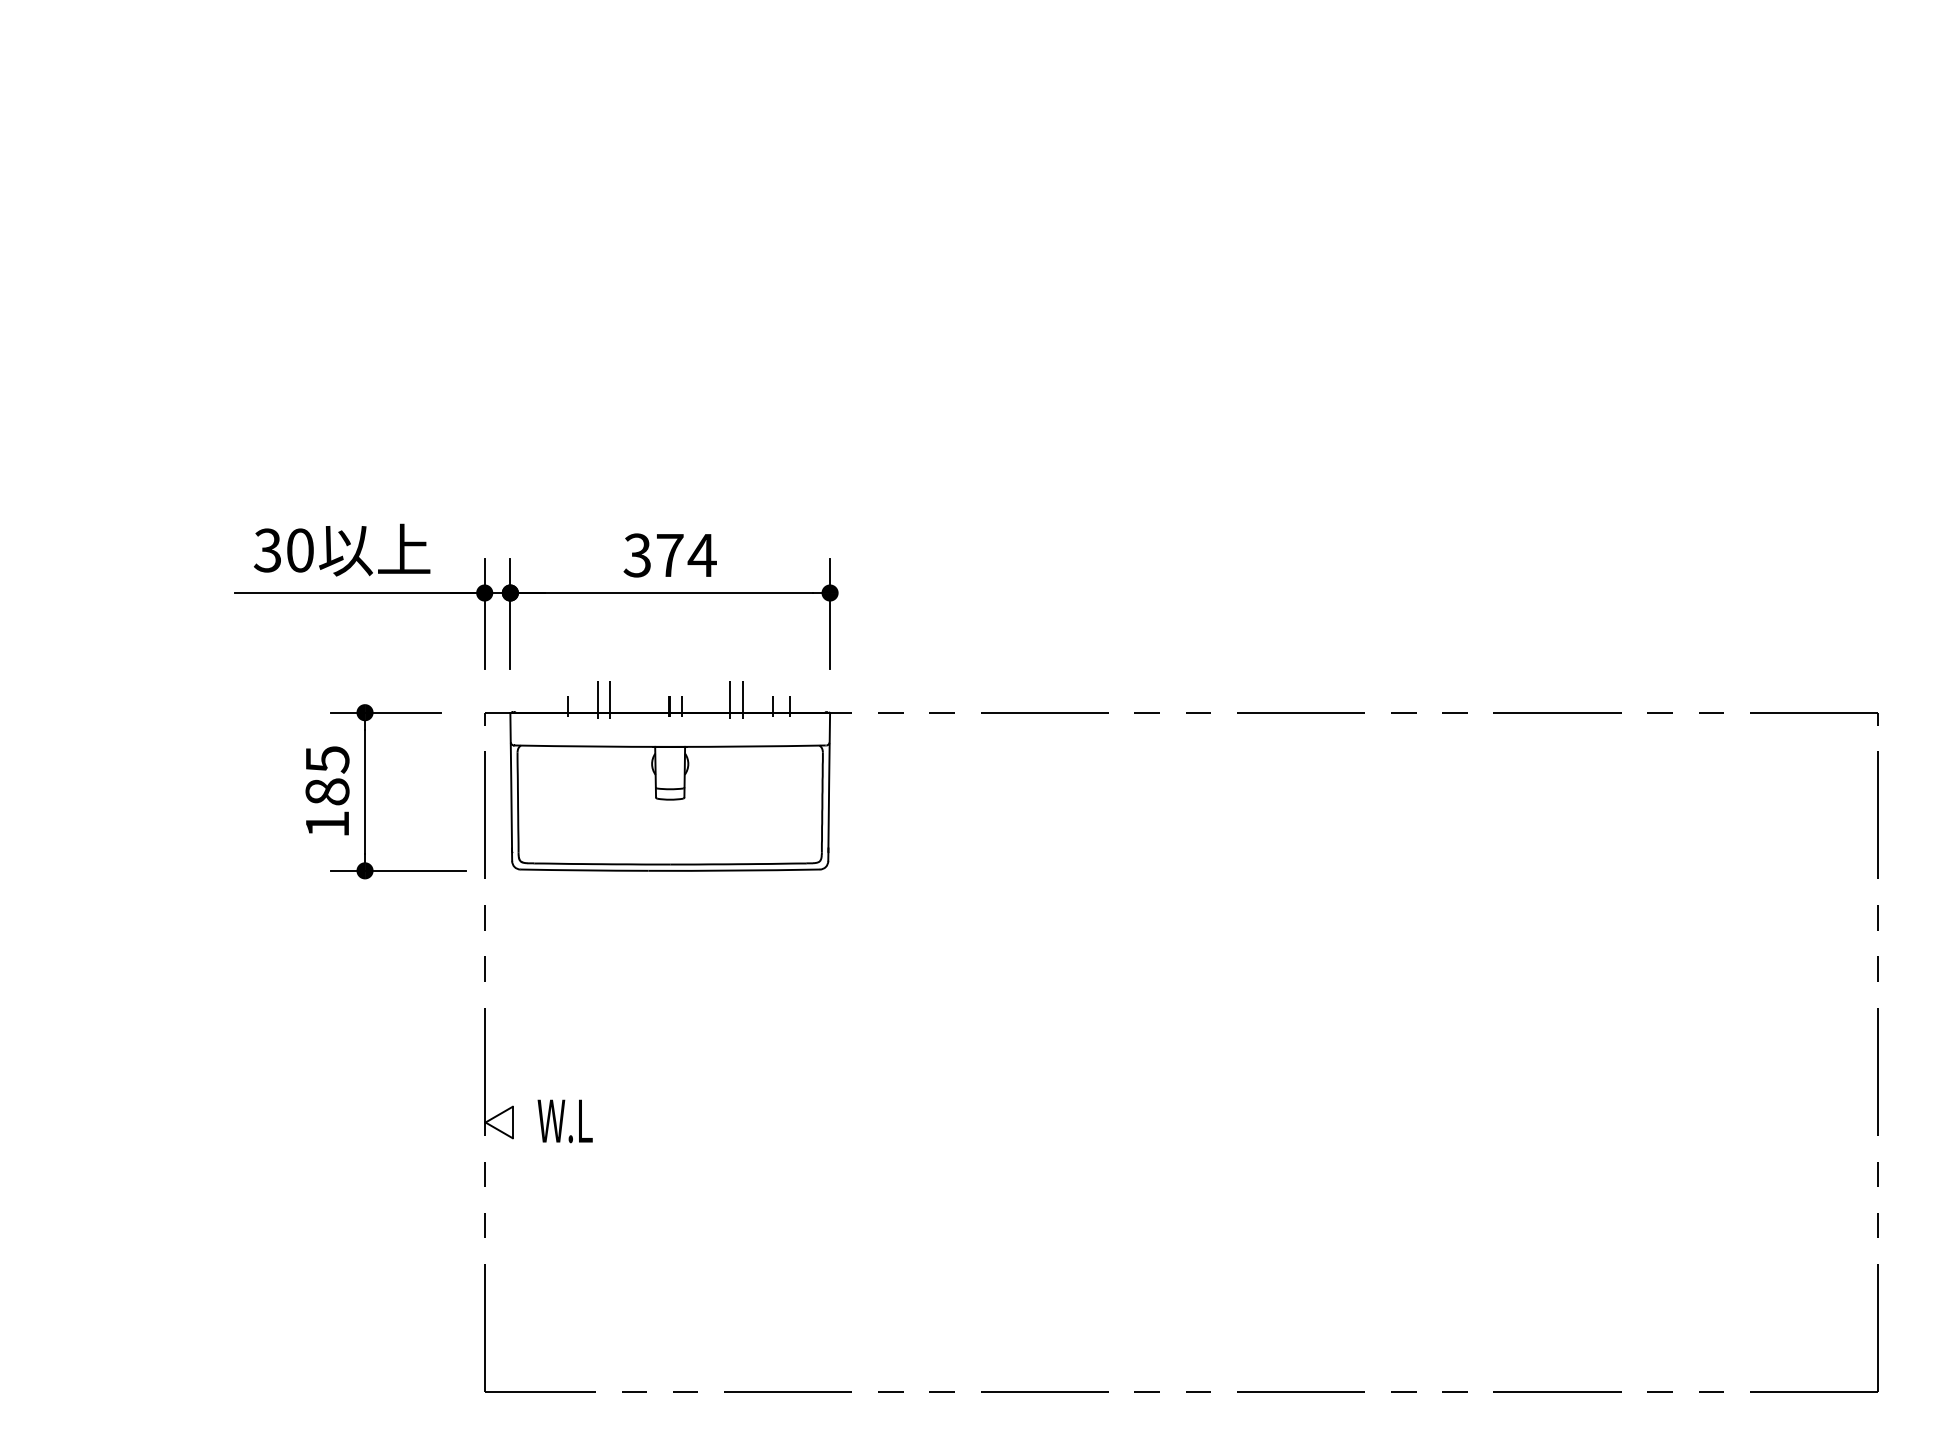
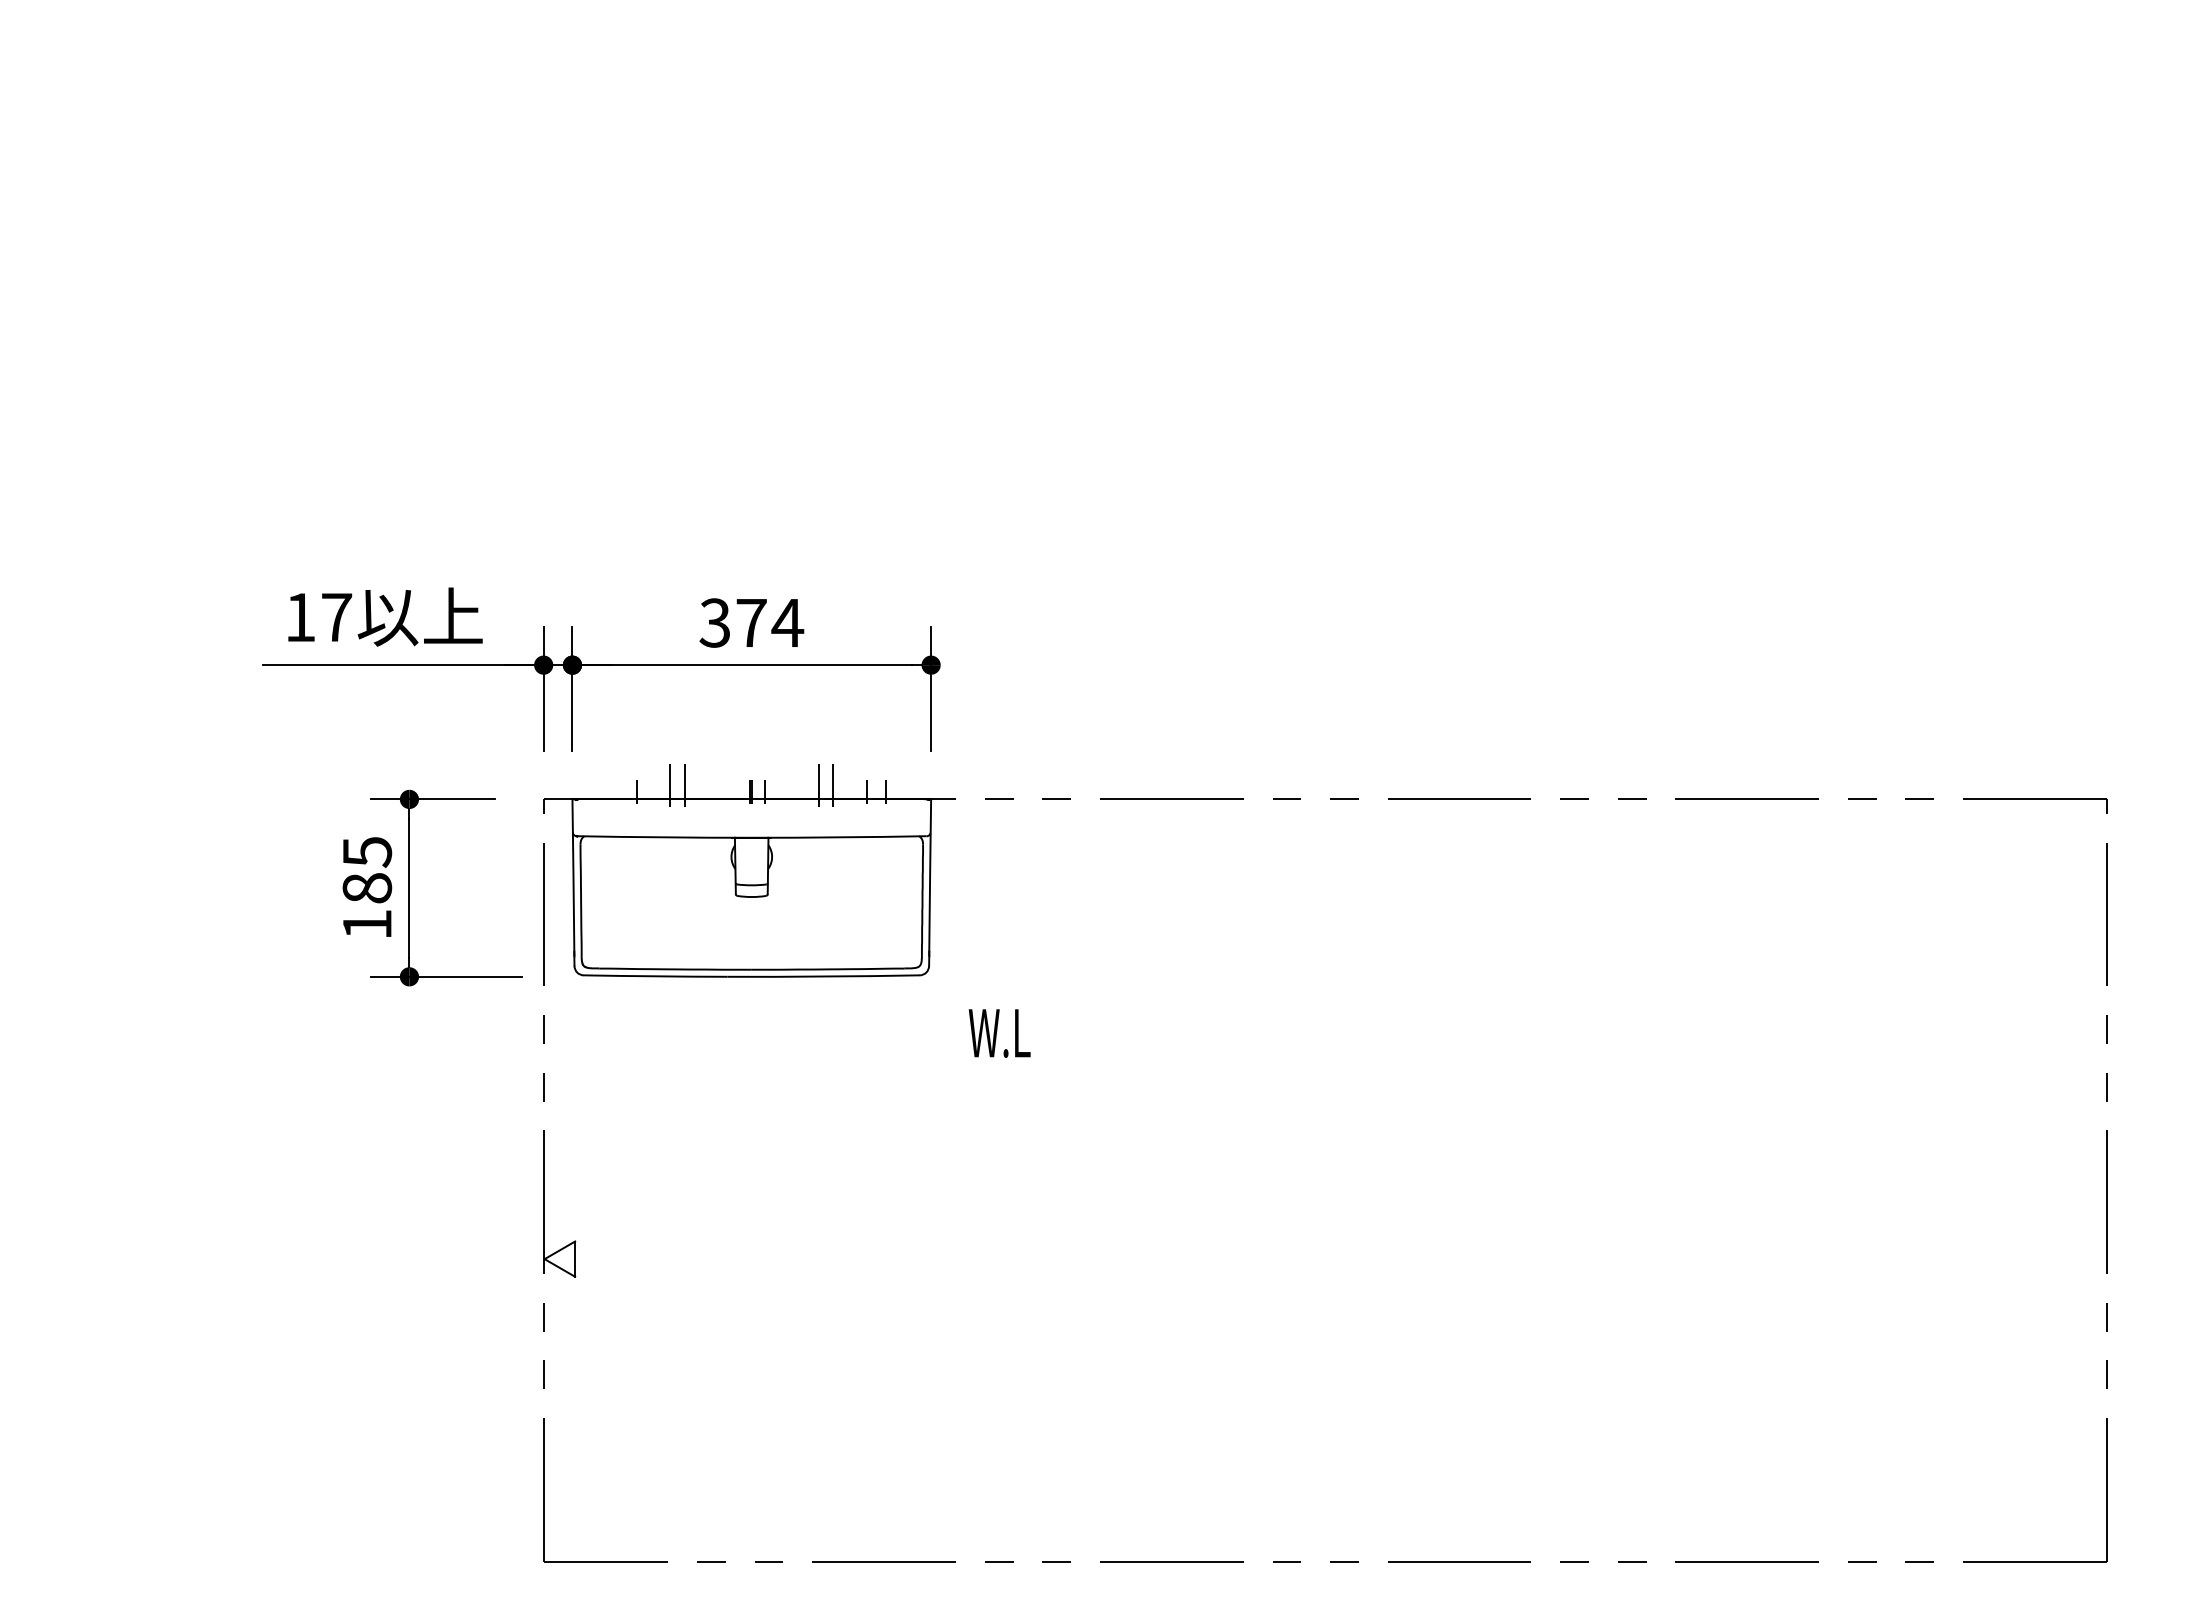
text: (283, 550) -> (317, 617), 30 -> 17
text: (564, 1121) -> (998, 1033), moved

